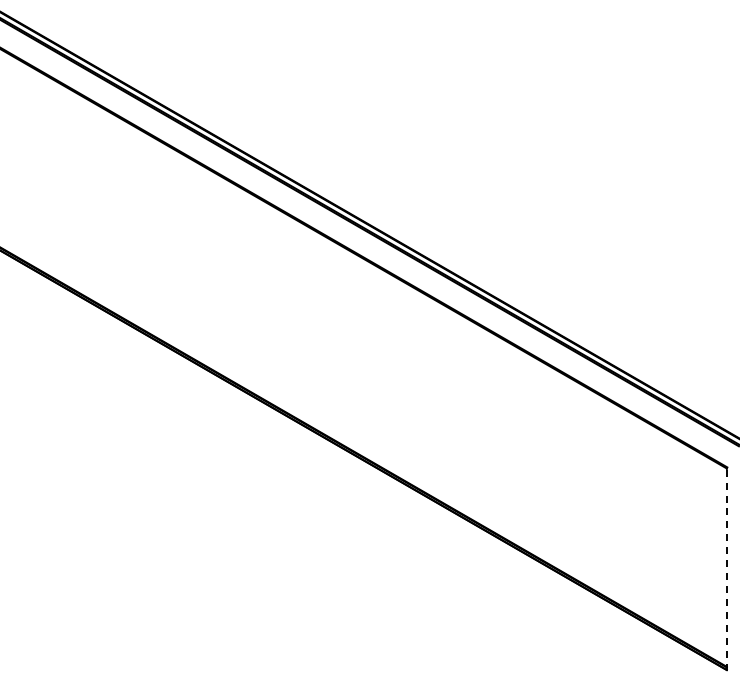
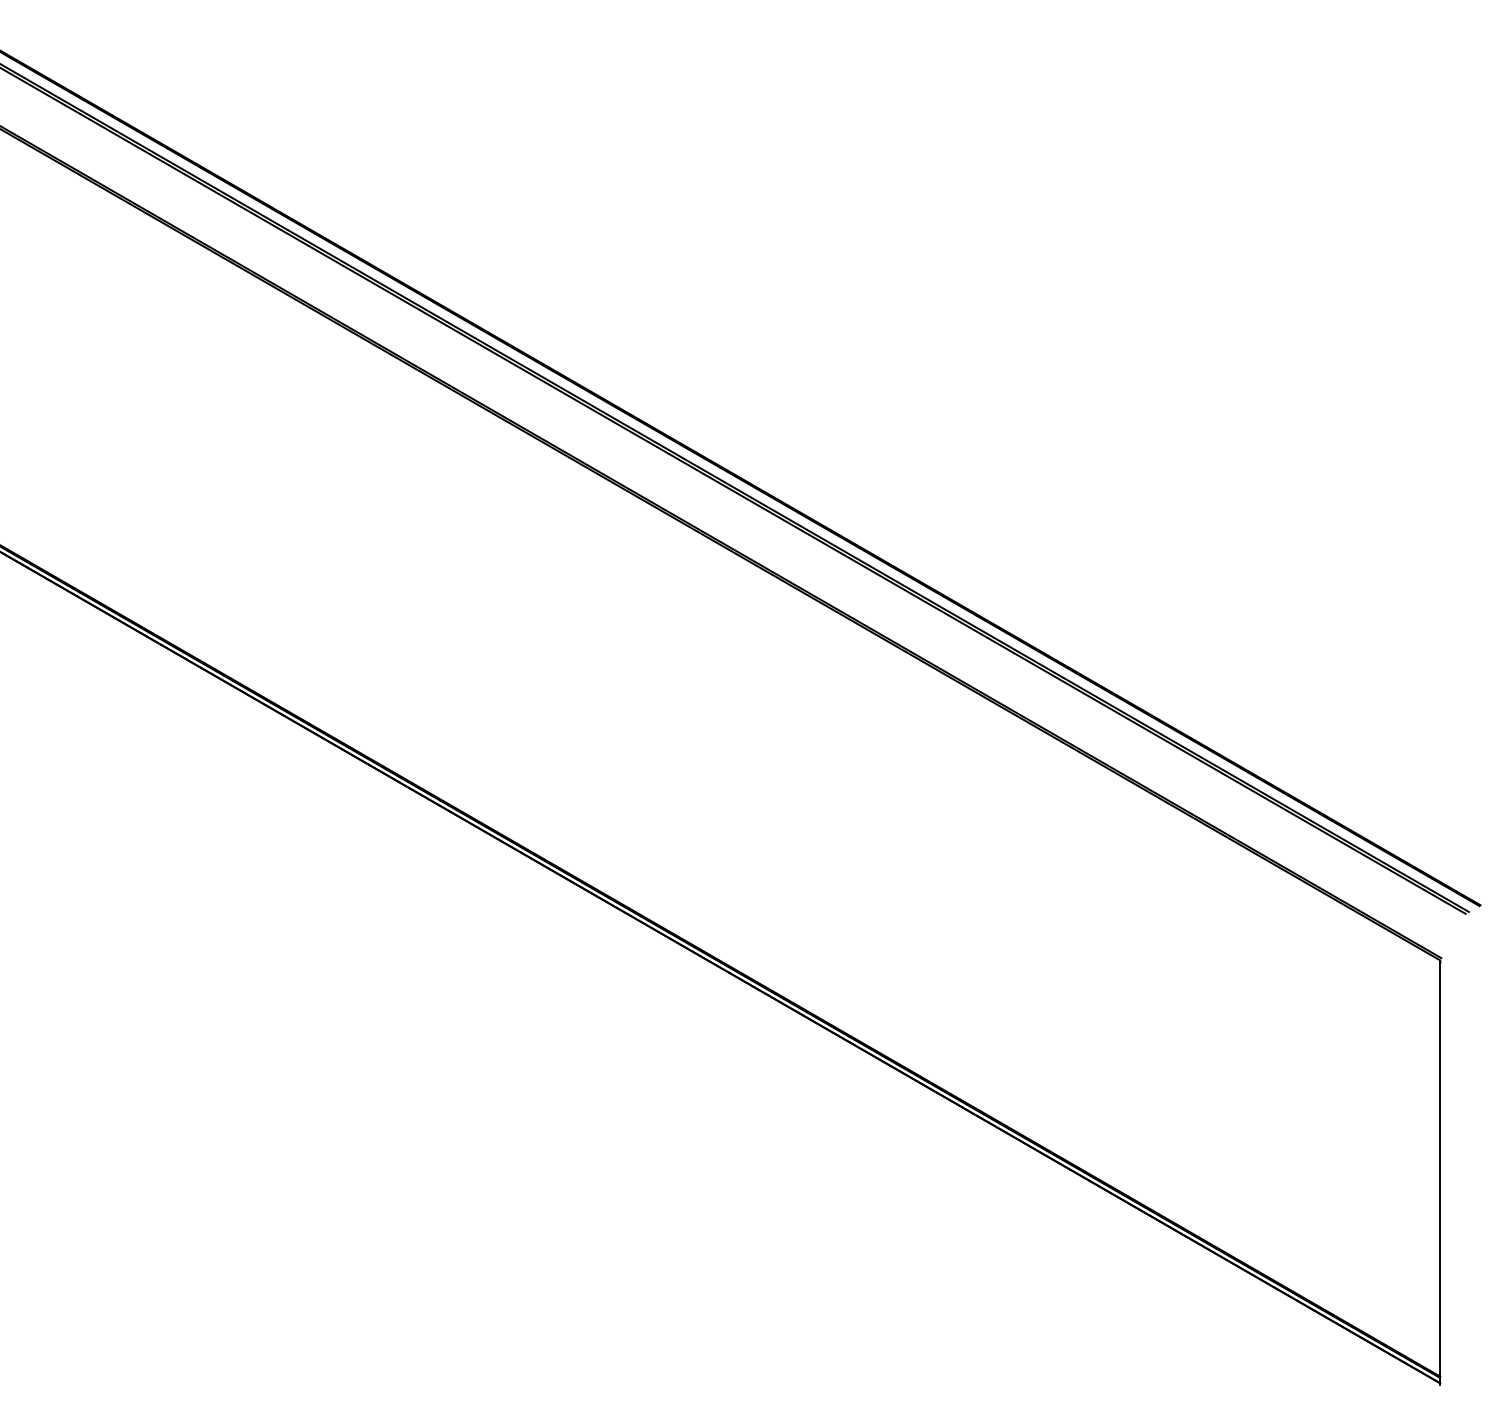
line: (726, 569) -> (1439, 1172), dashed -> solid

